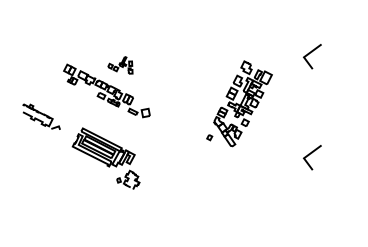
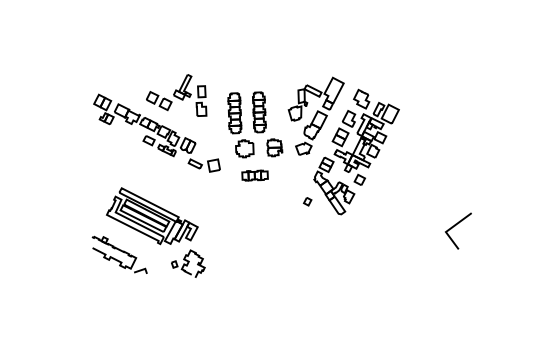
line: (309, 54) -> (454, 79), removed
part: (120, 65) -> (176, 95), size x1.67
part: (198, 83) -> (291, 122), added
part: (41, 116) -> (119, 254), moved

